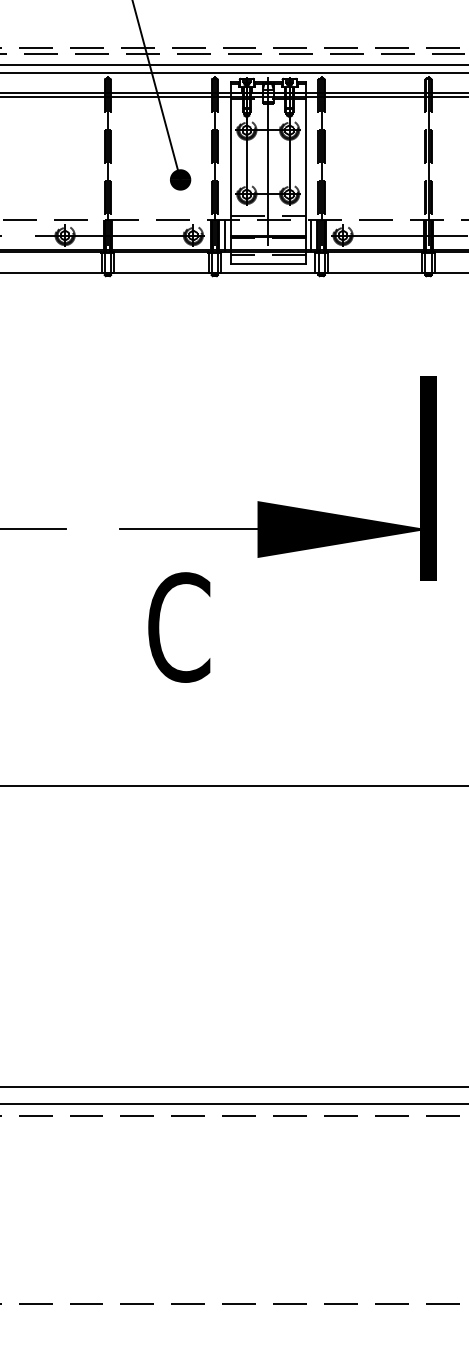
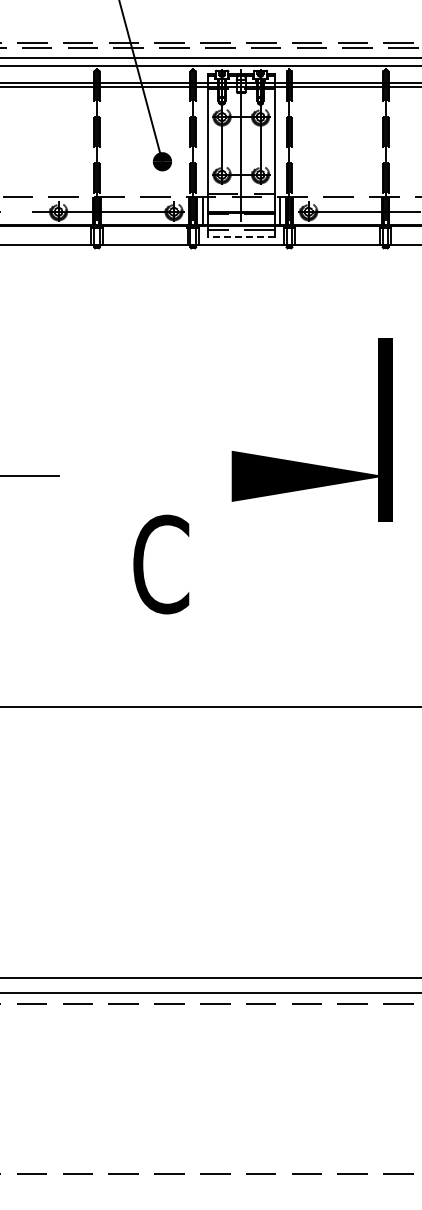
line: (268, 264) -> (241, 237), solid -> dashed
line: (188, 529) -> (169, 476), removed

